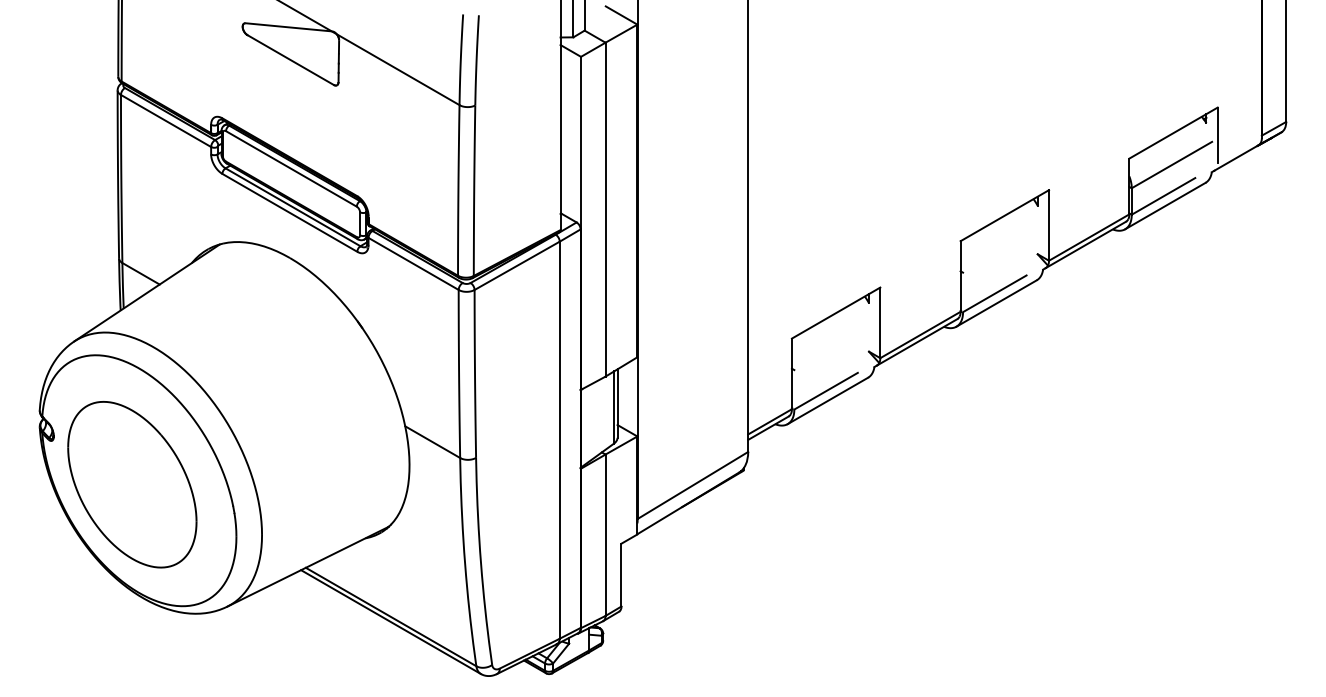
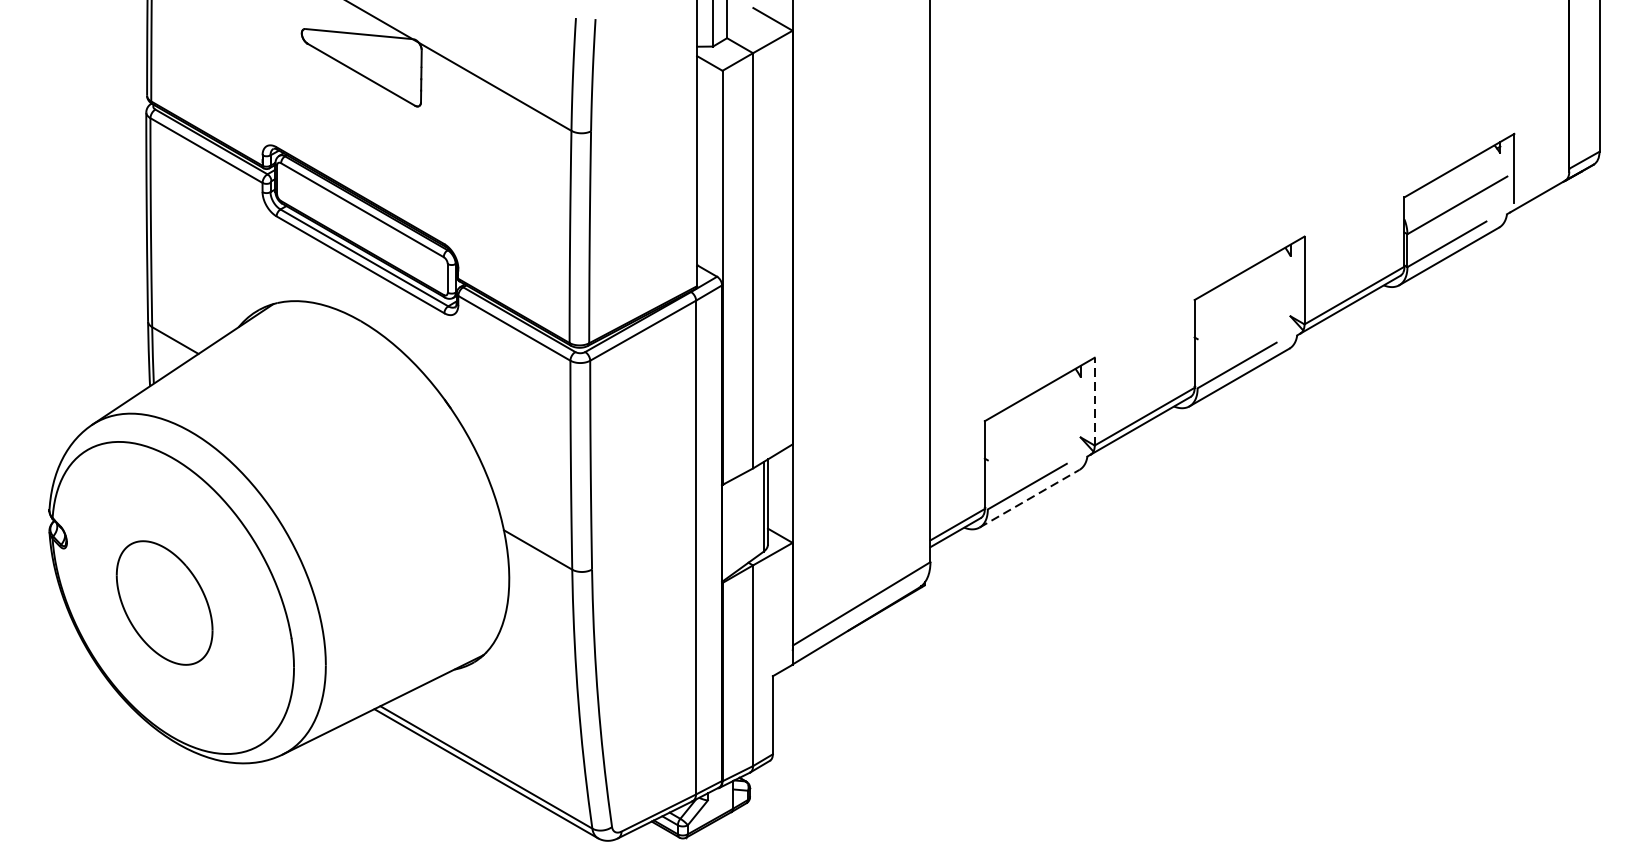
line: (880, 322) -> (1094, 401), solid -> dashed
line: (828, 400) -> (1030, 498), solid -> dashed
part: (132, 484) -> (164, 602), size x0.6

